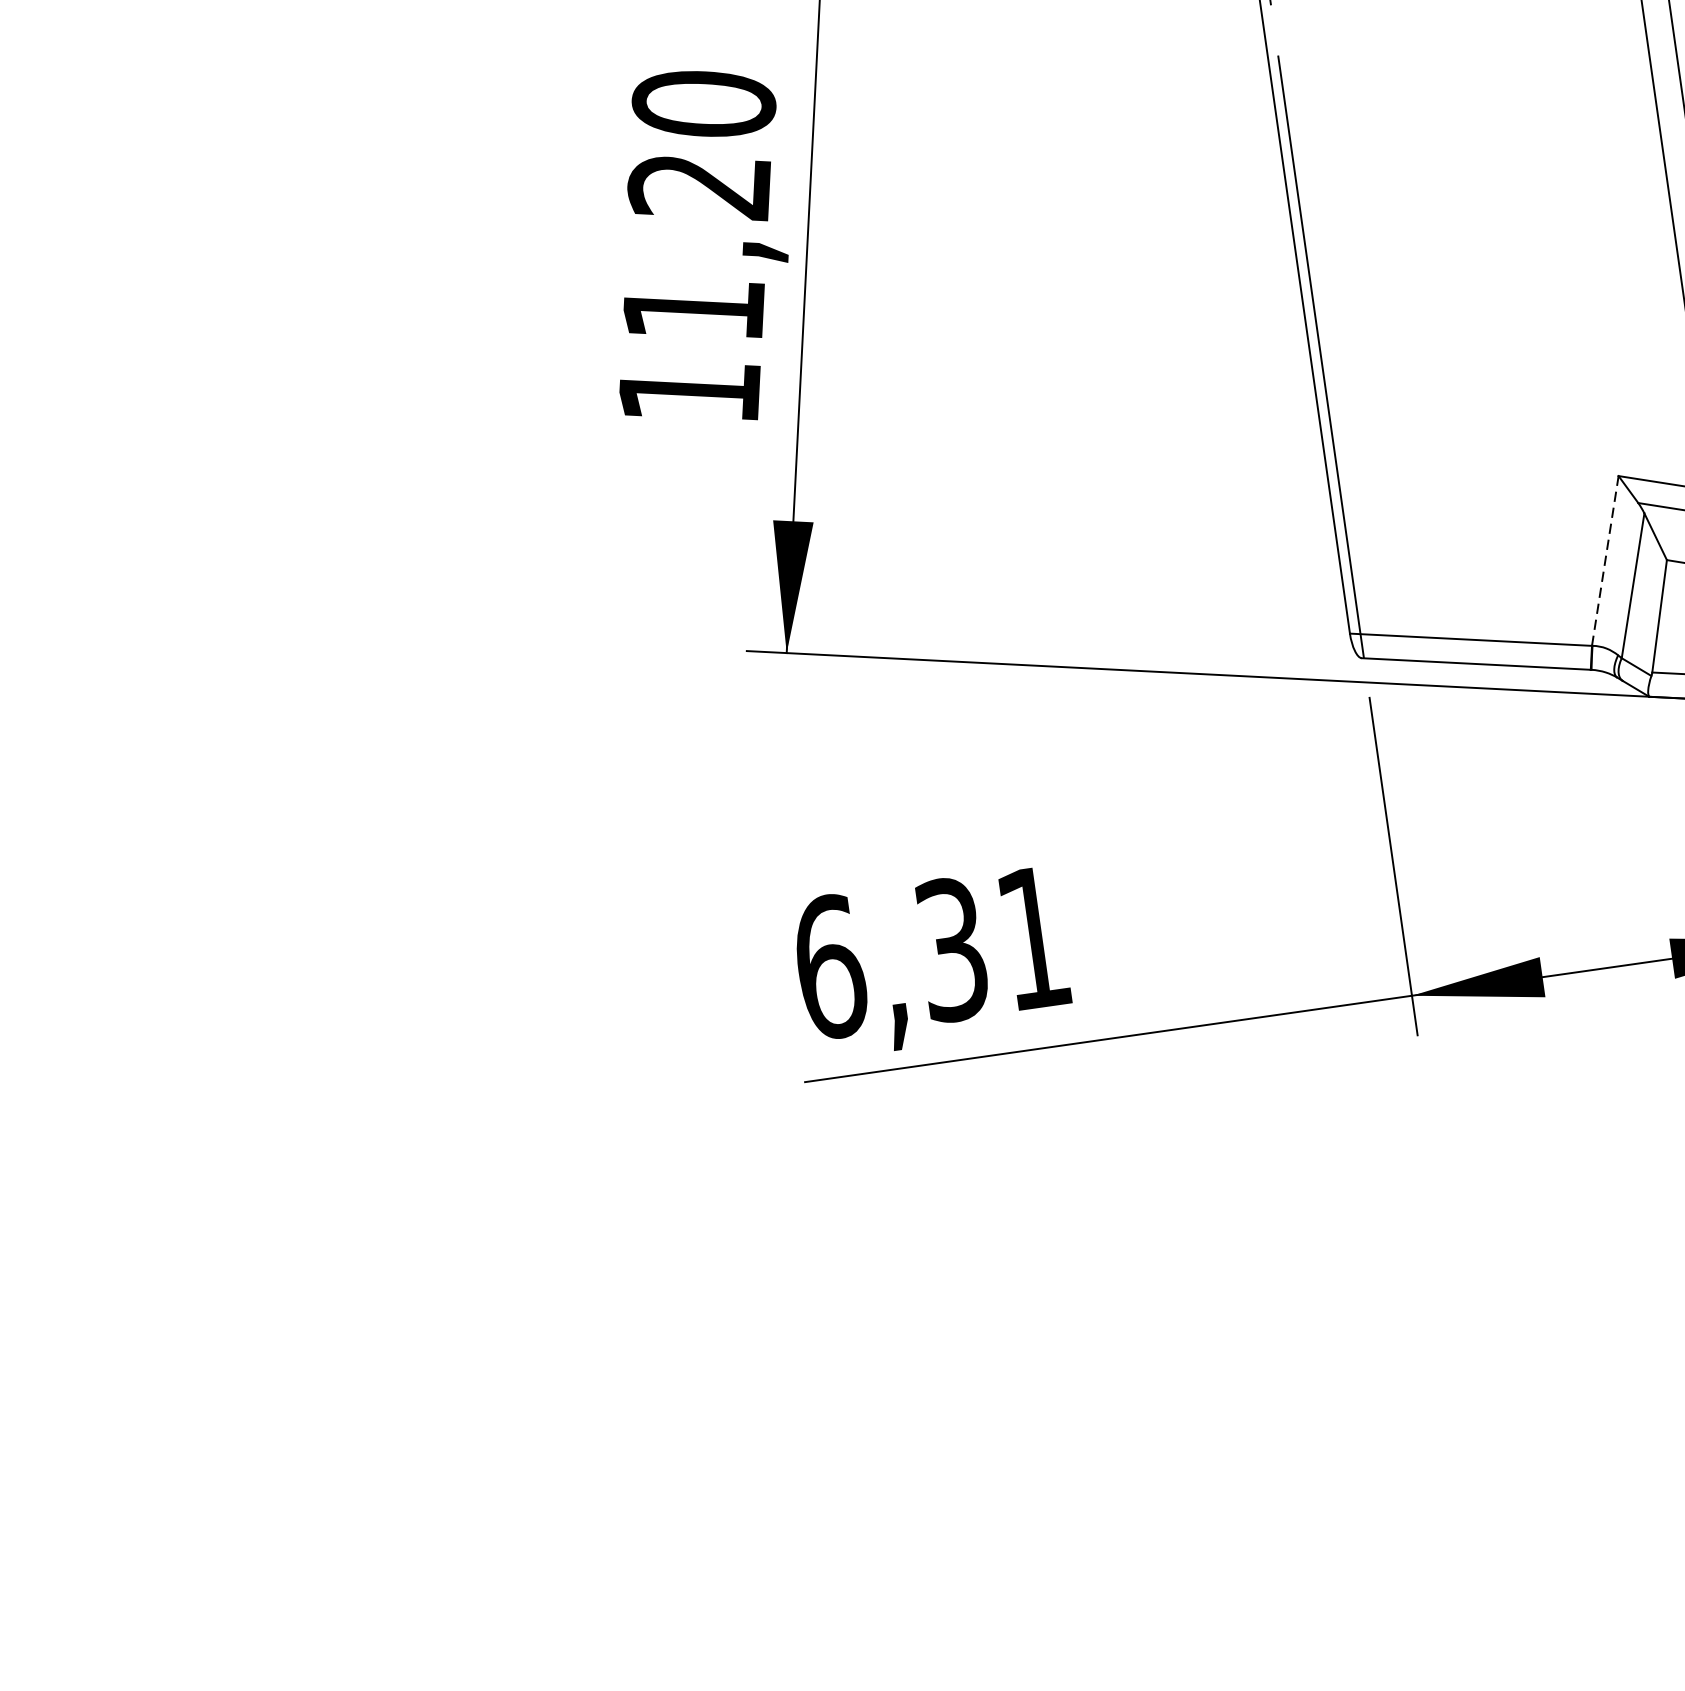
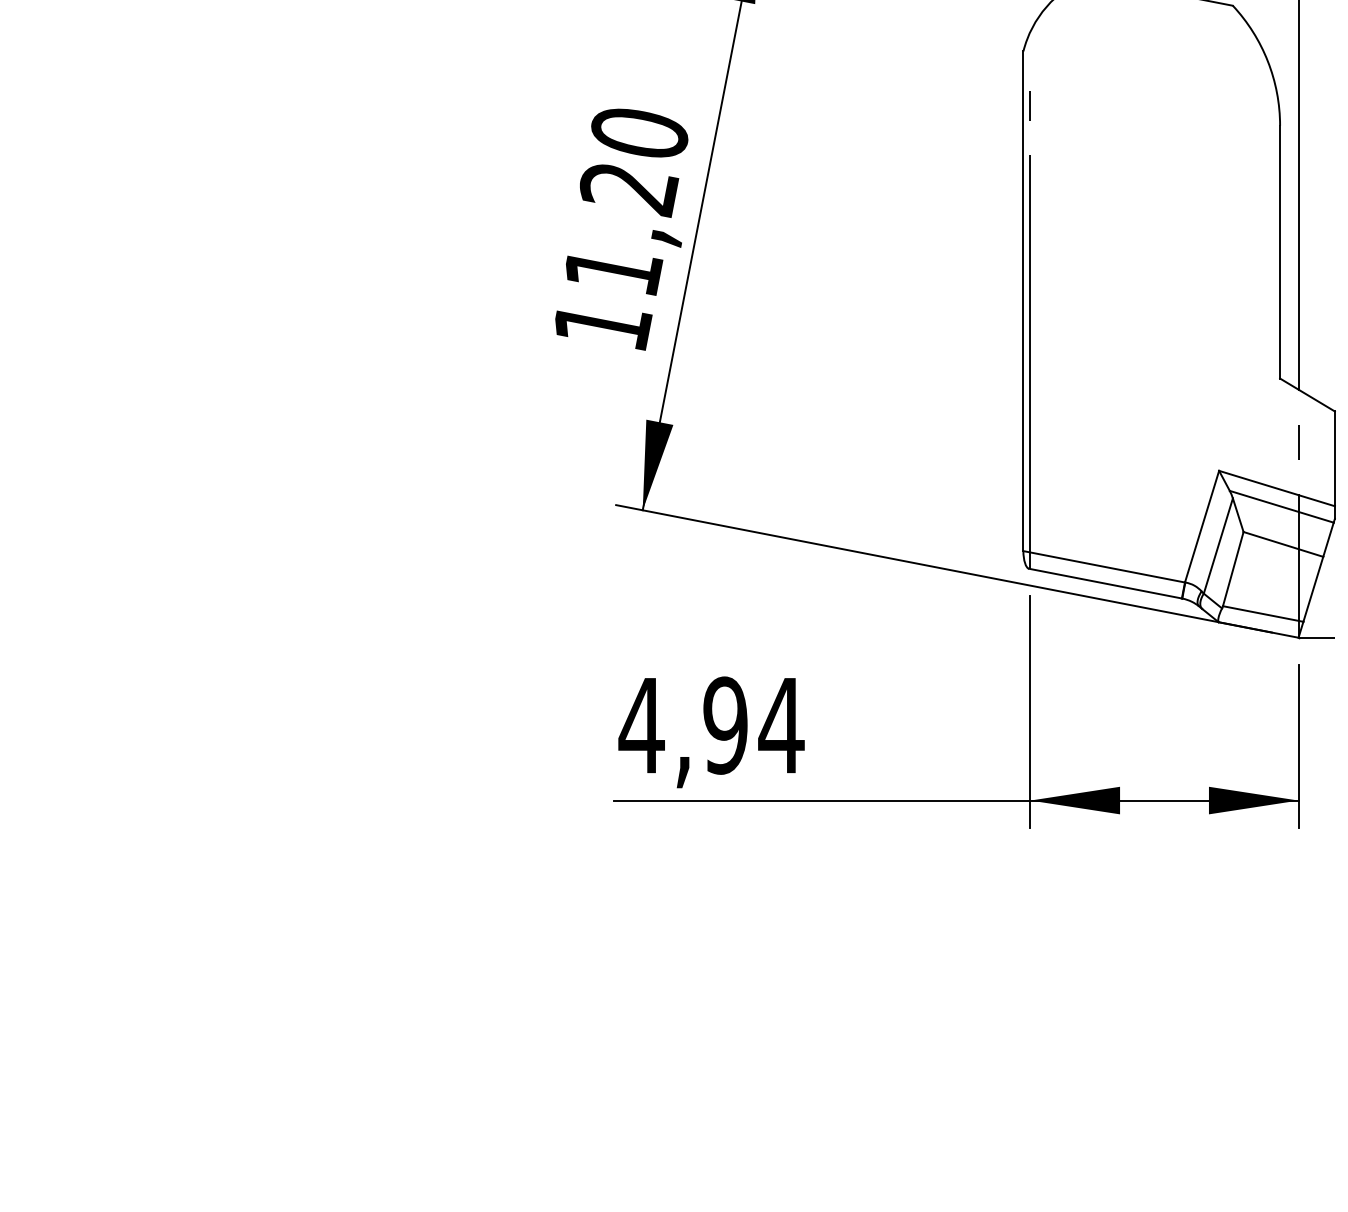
line: (1605, 560) -> (1202, 526), dashed -> solid
text: (931, 952) -> (711, 725), 6,31 -> 4,94

